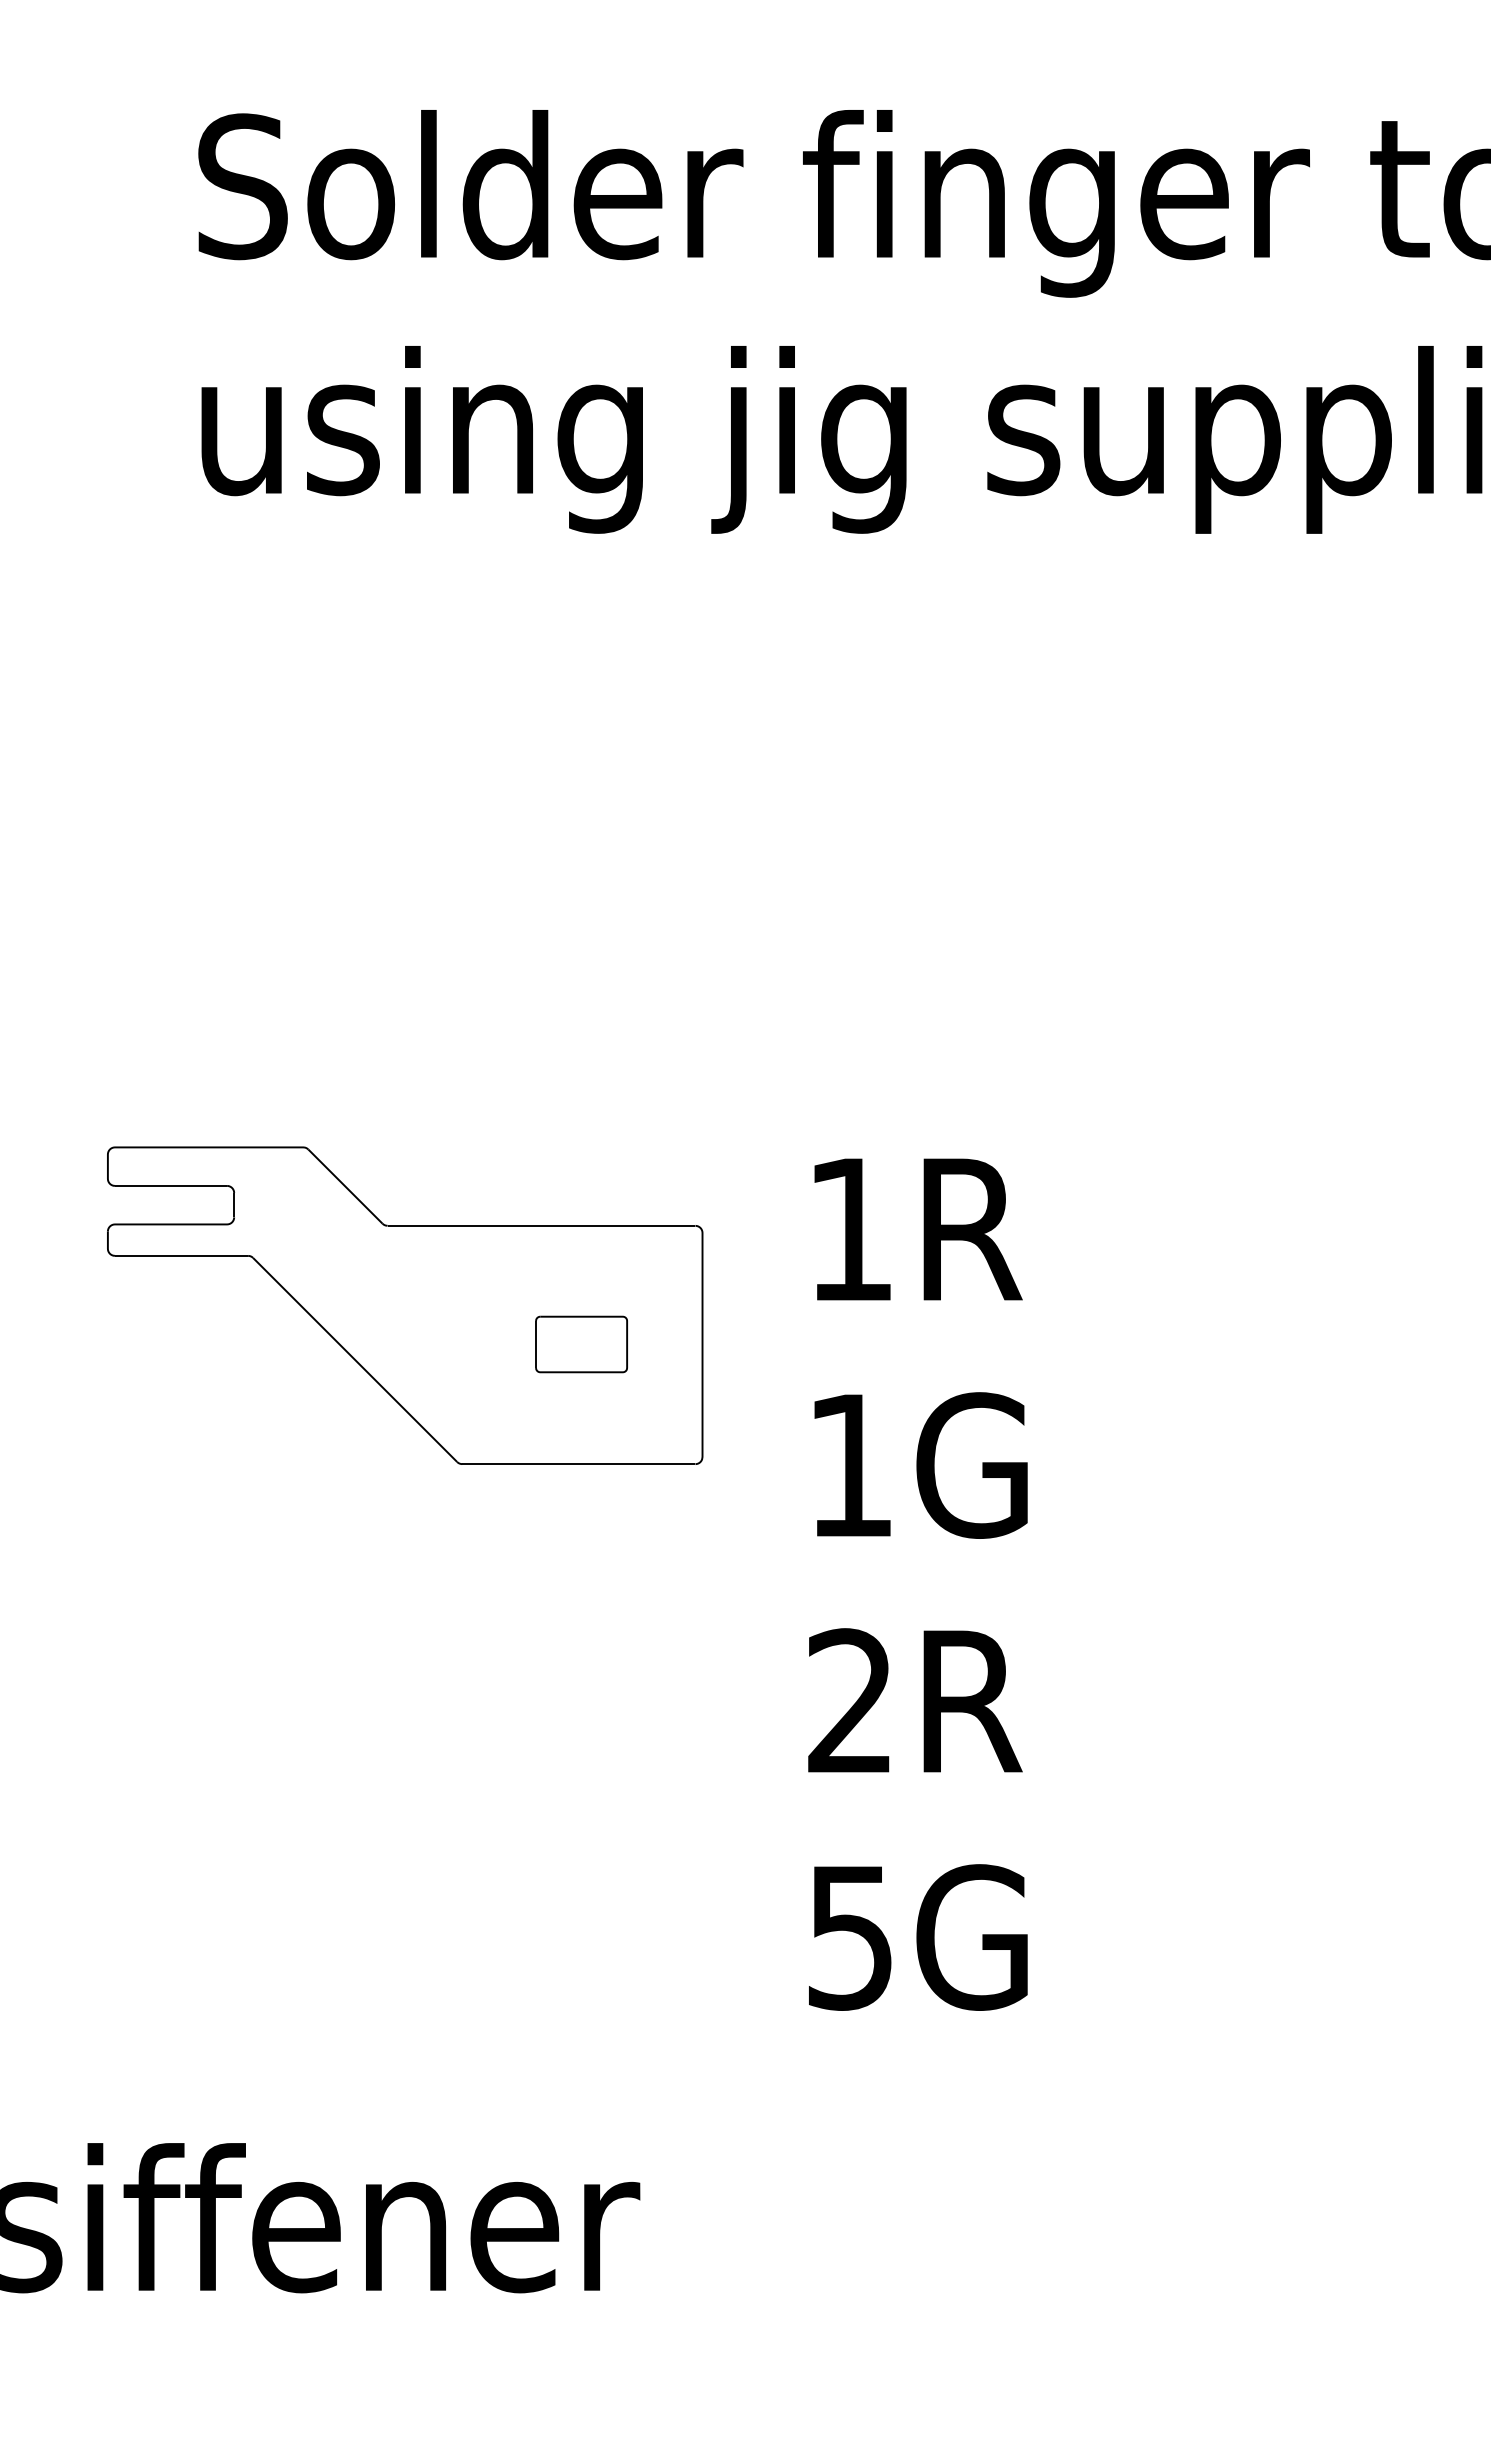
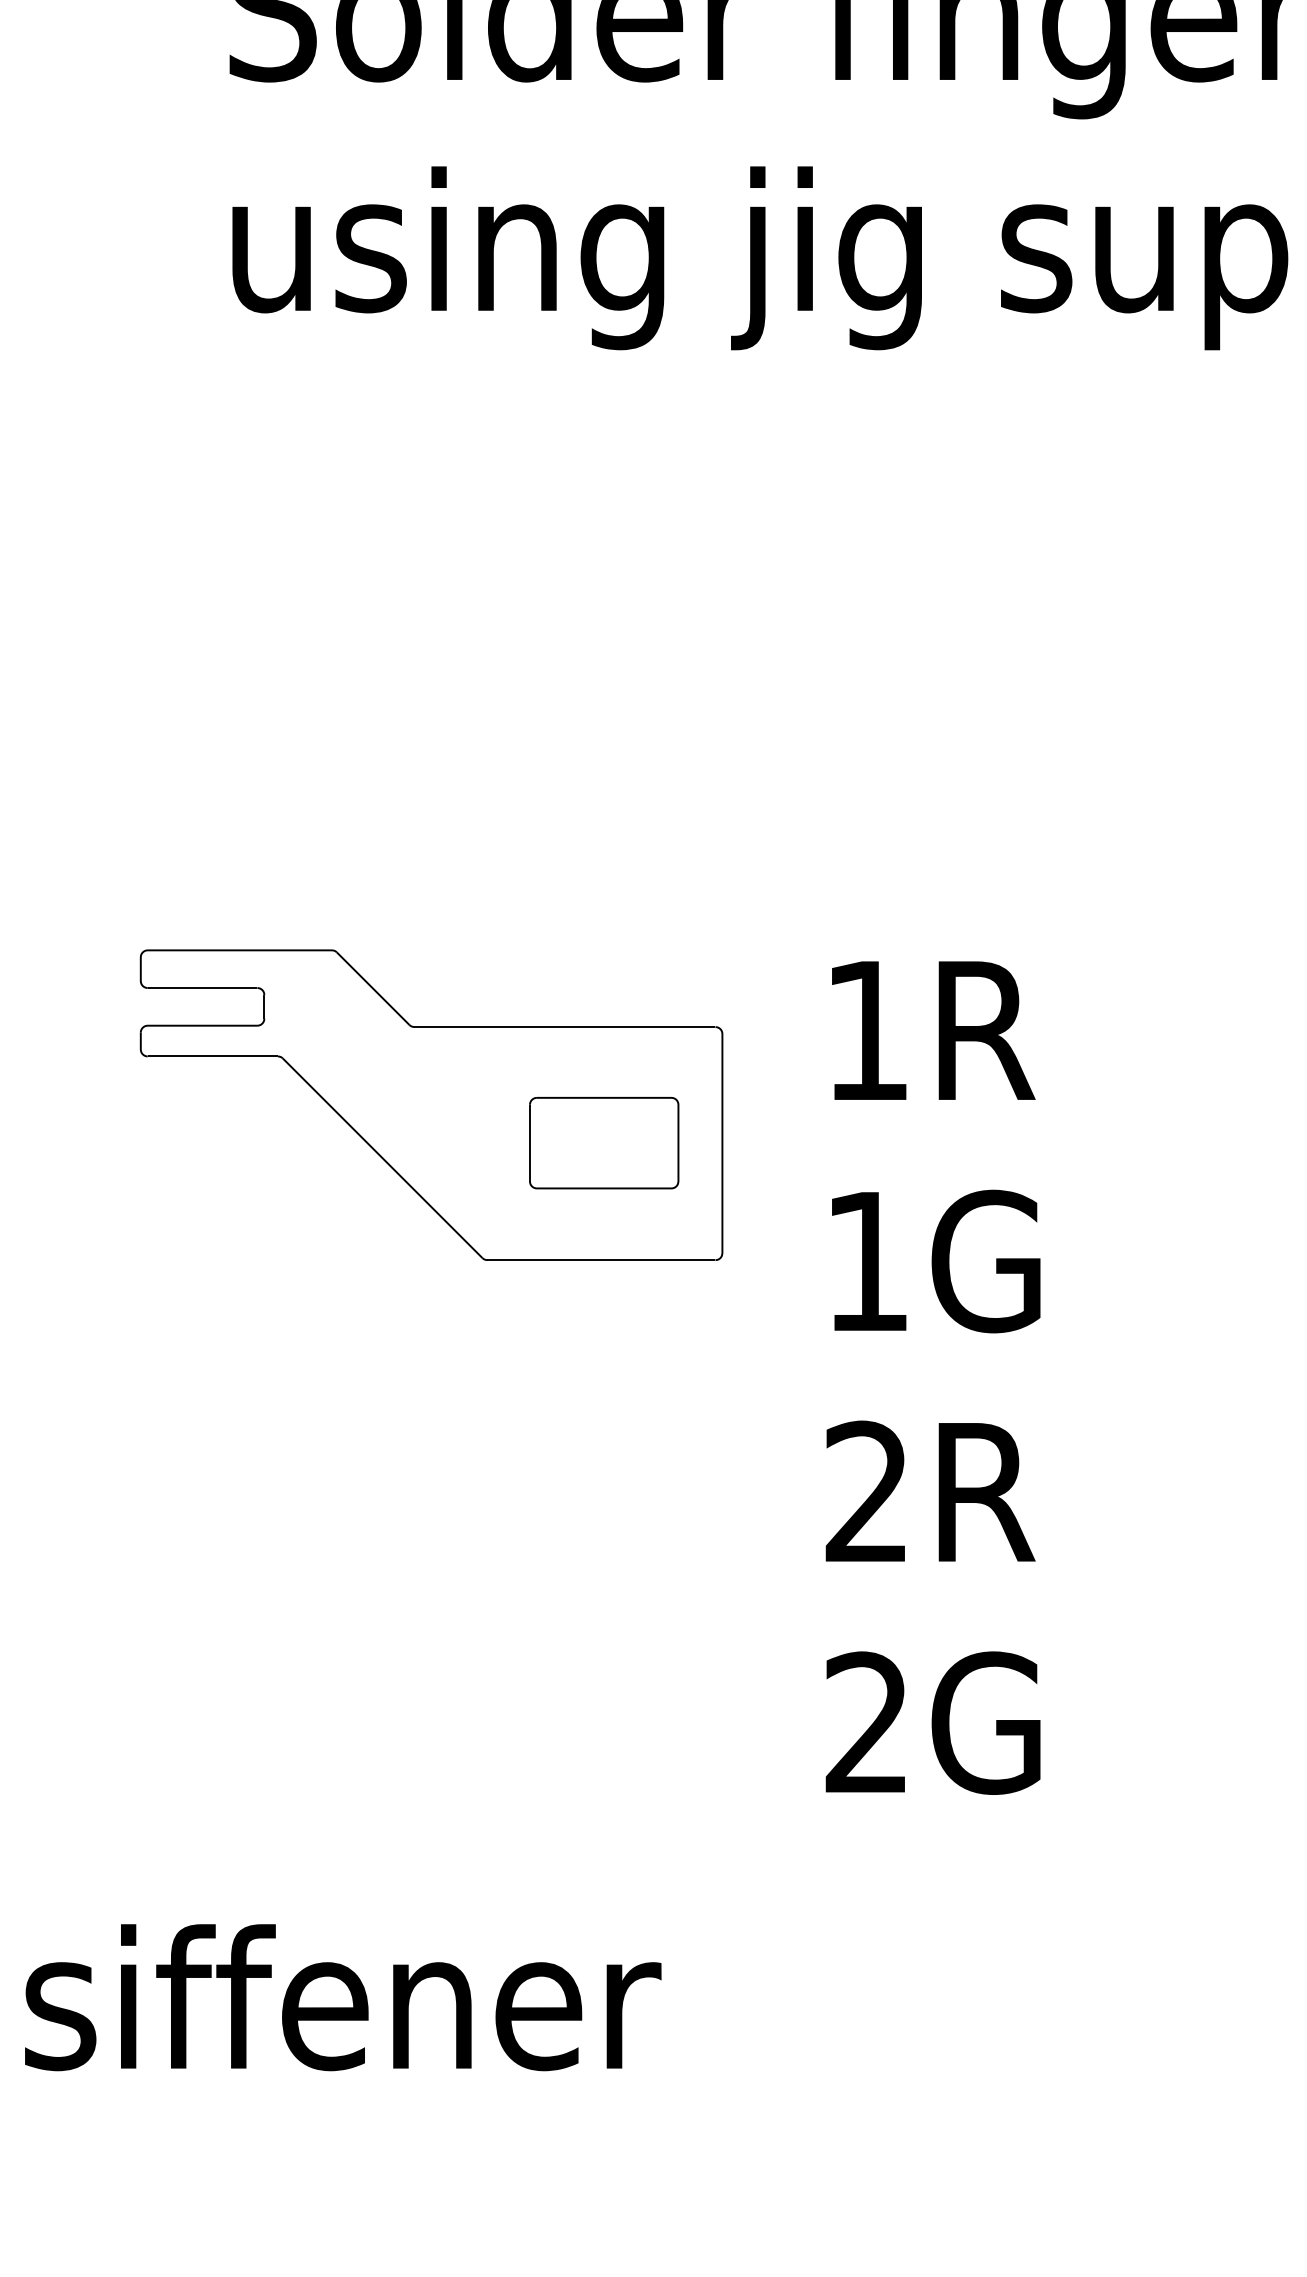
part: (581, 1344) -> (604, 1143), size x1.67
text: (849, 1937) -> (866, 1723), 5G -> 2G

